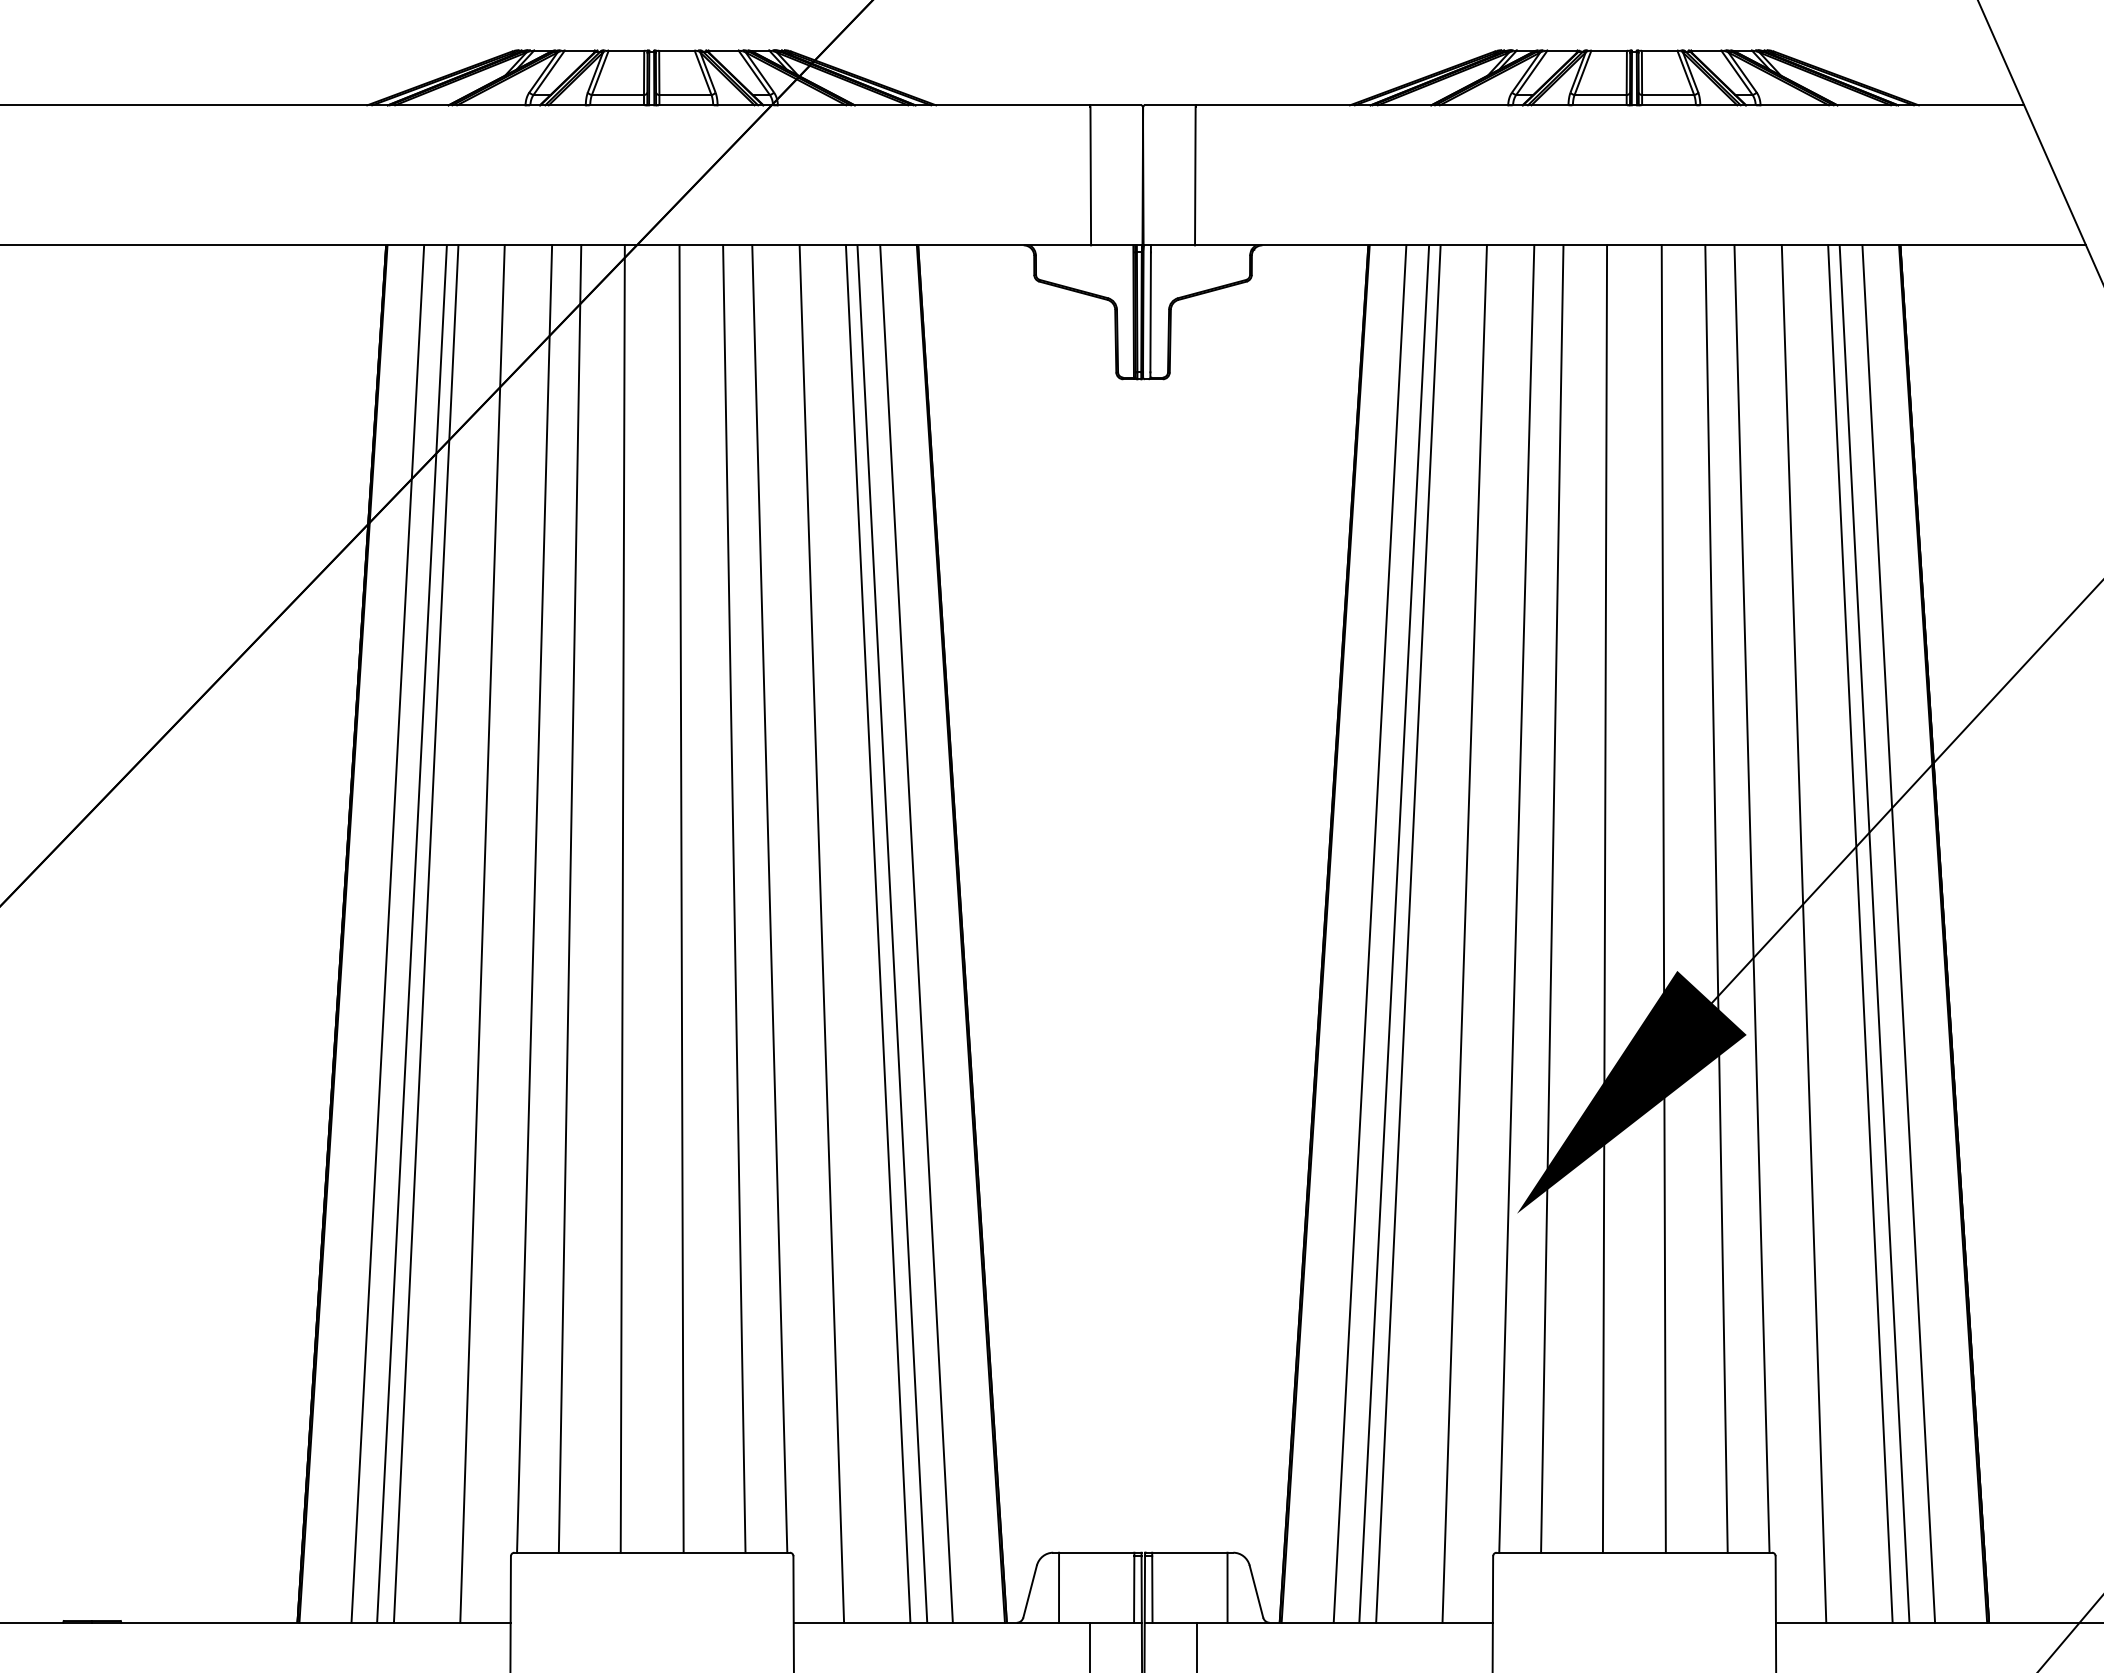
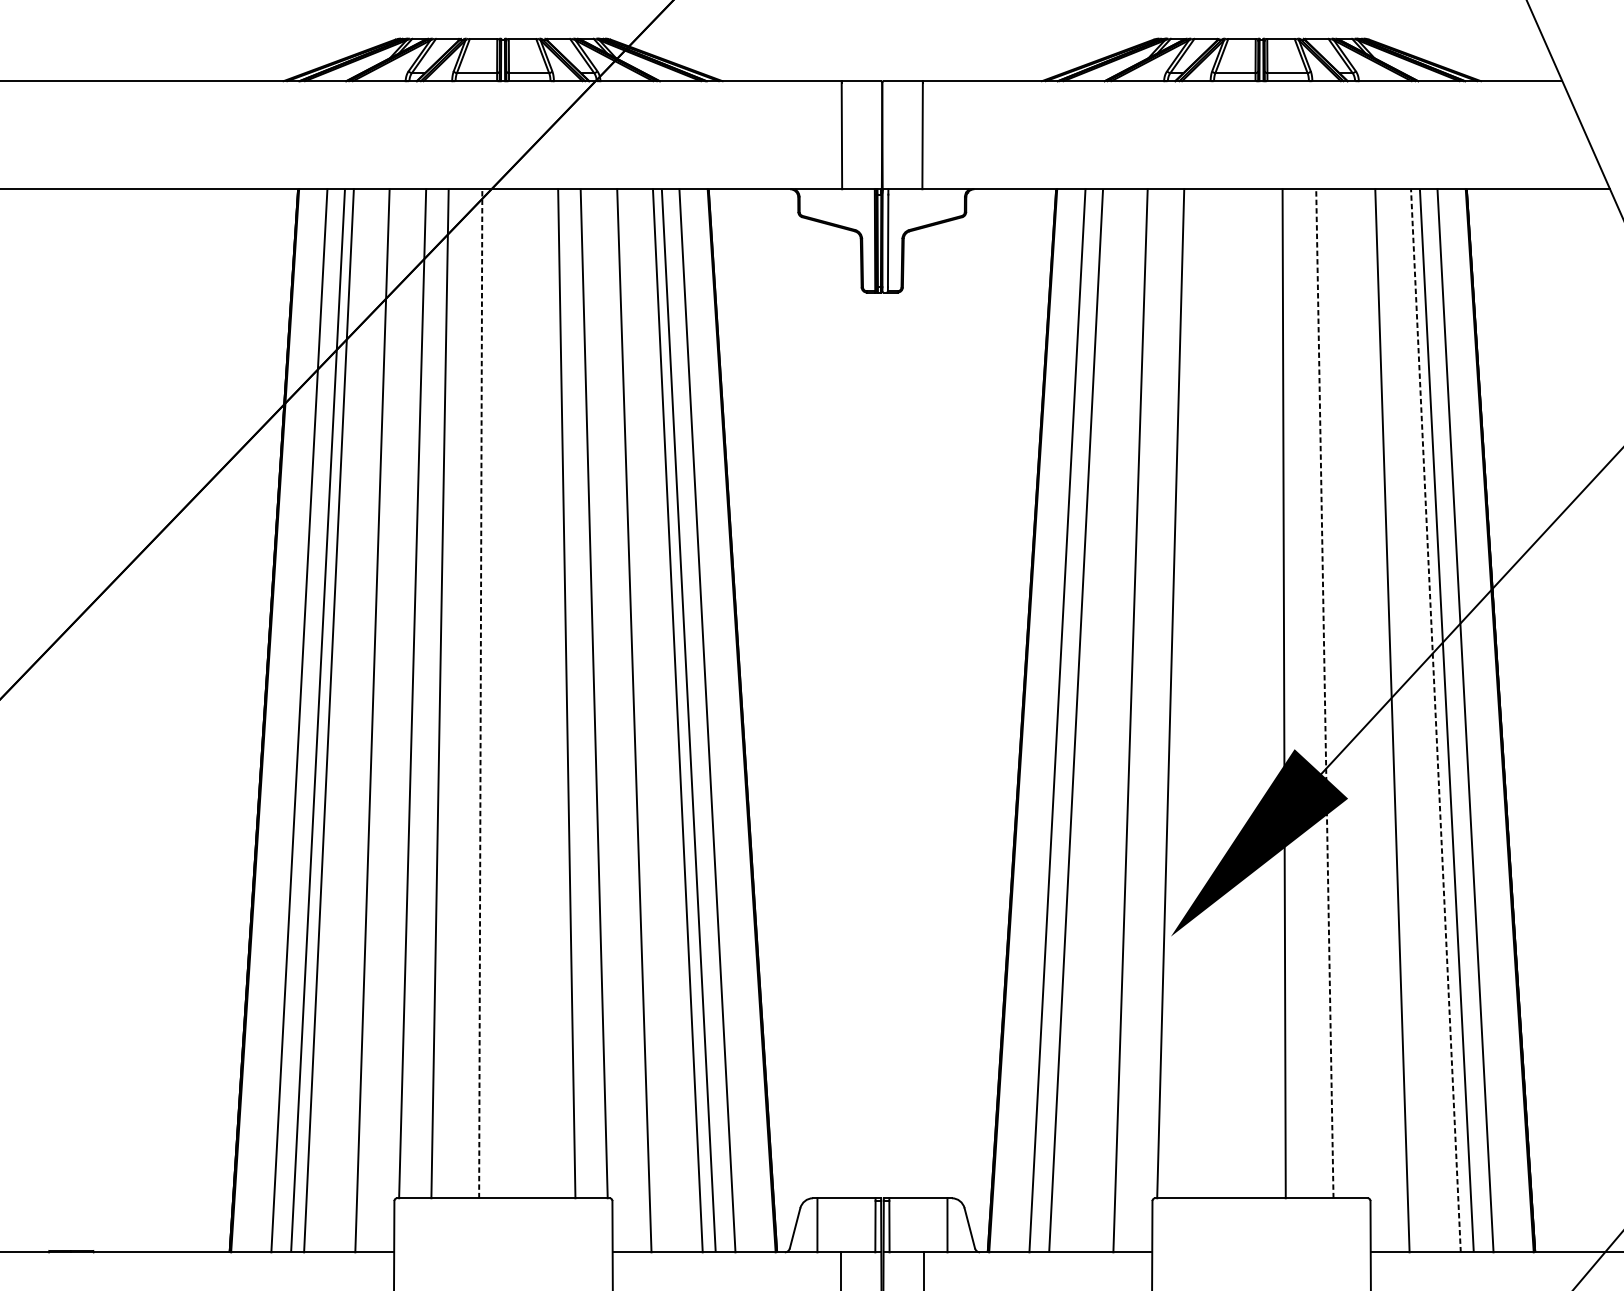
line: (681, 898) -> (526, 693), removed
line: (1552, 898) -> (1198, 693), removed
line: (1604, 898) -> (1238, 693), removed
line: (1751, 898) -> (1351, 693), removed
line: (622, 899) -> (480, 694), solid -> dashed
line: (1716, 899) -> (1324, 694), solid -> dashed
line: (1408, 933) -> (1087, 720), removed
line: (1860, 933) -> (1436, 720), solid -> dashed

